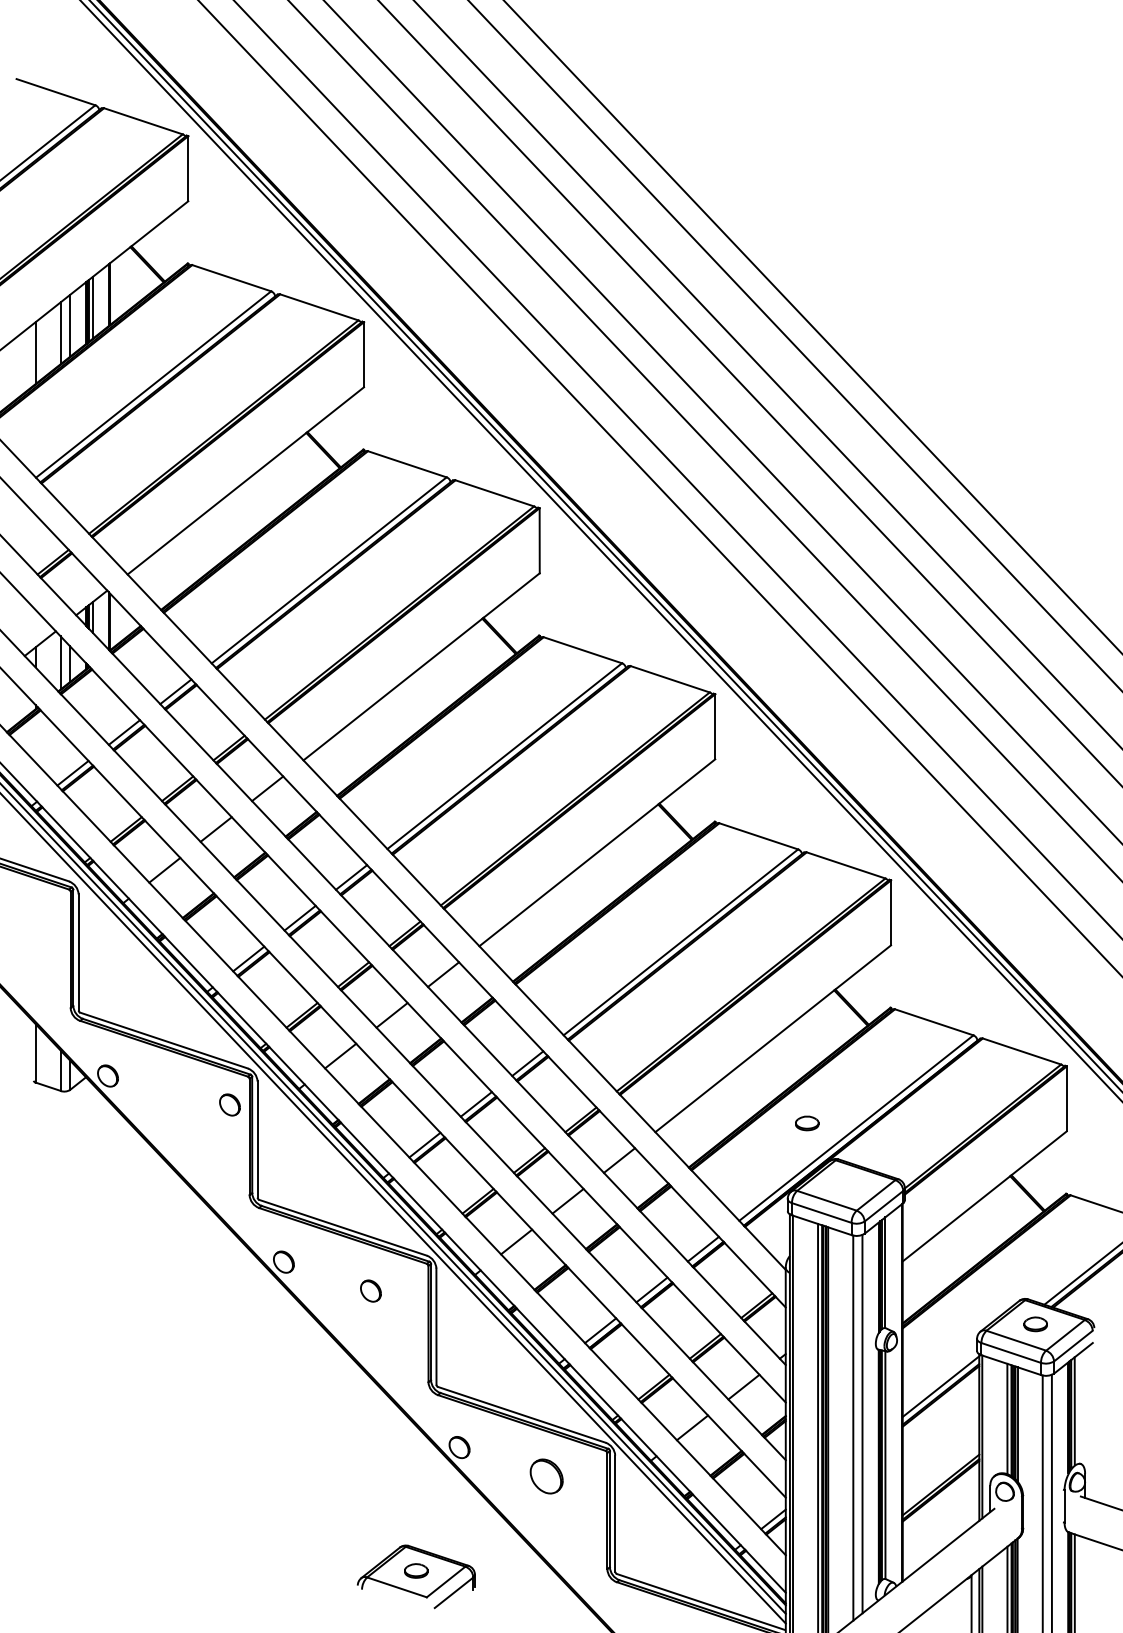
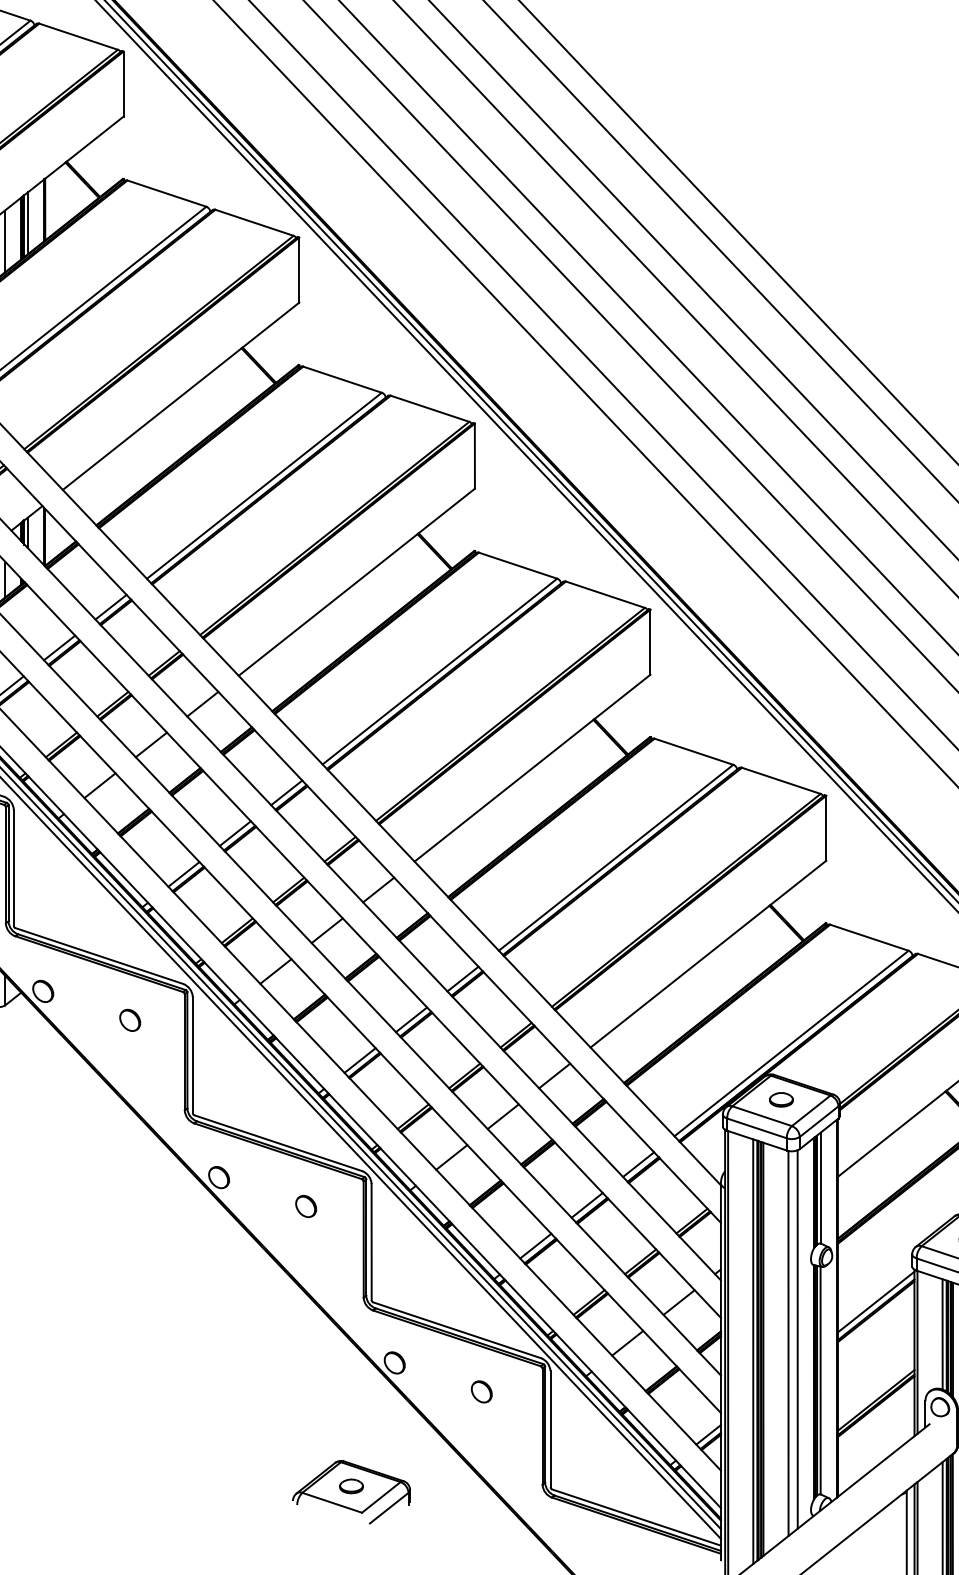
part: (229, 1104) -> (129, 1019), moved
part: (807, 1123) -> (781, 1099), moved
part: (546, 1476) -> (481, 1391), size x0.62

